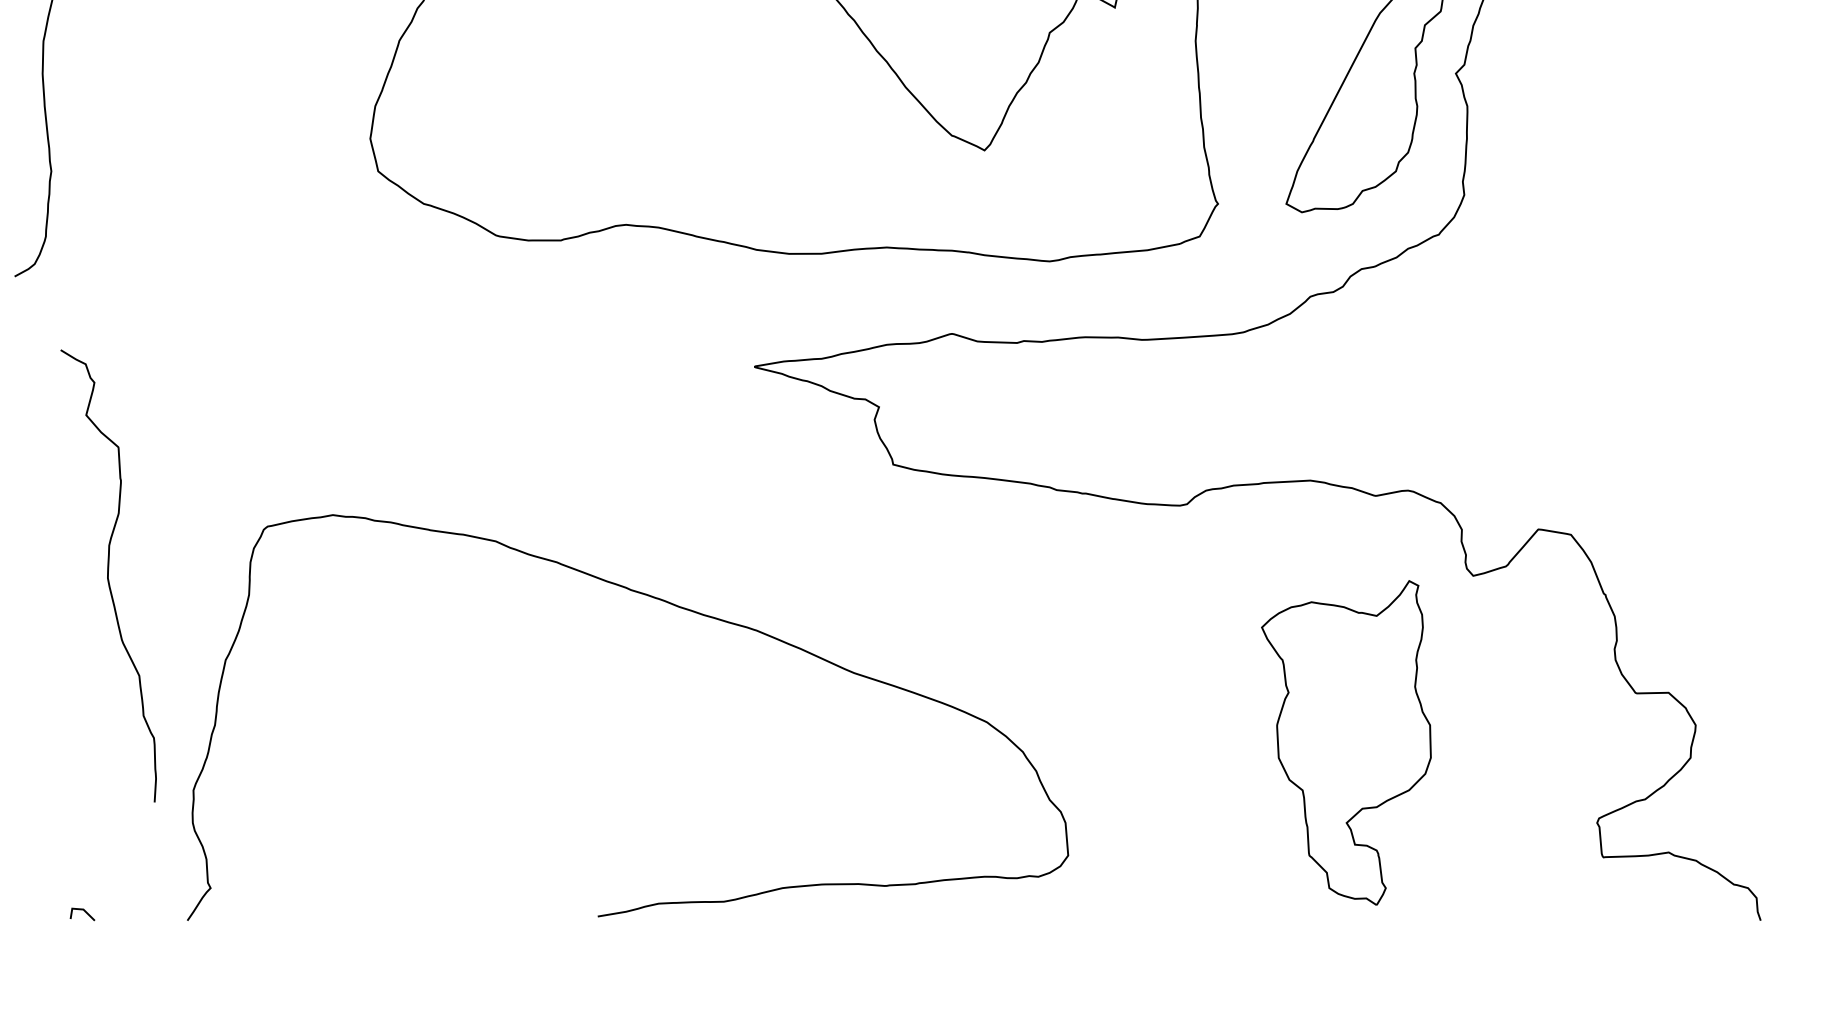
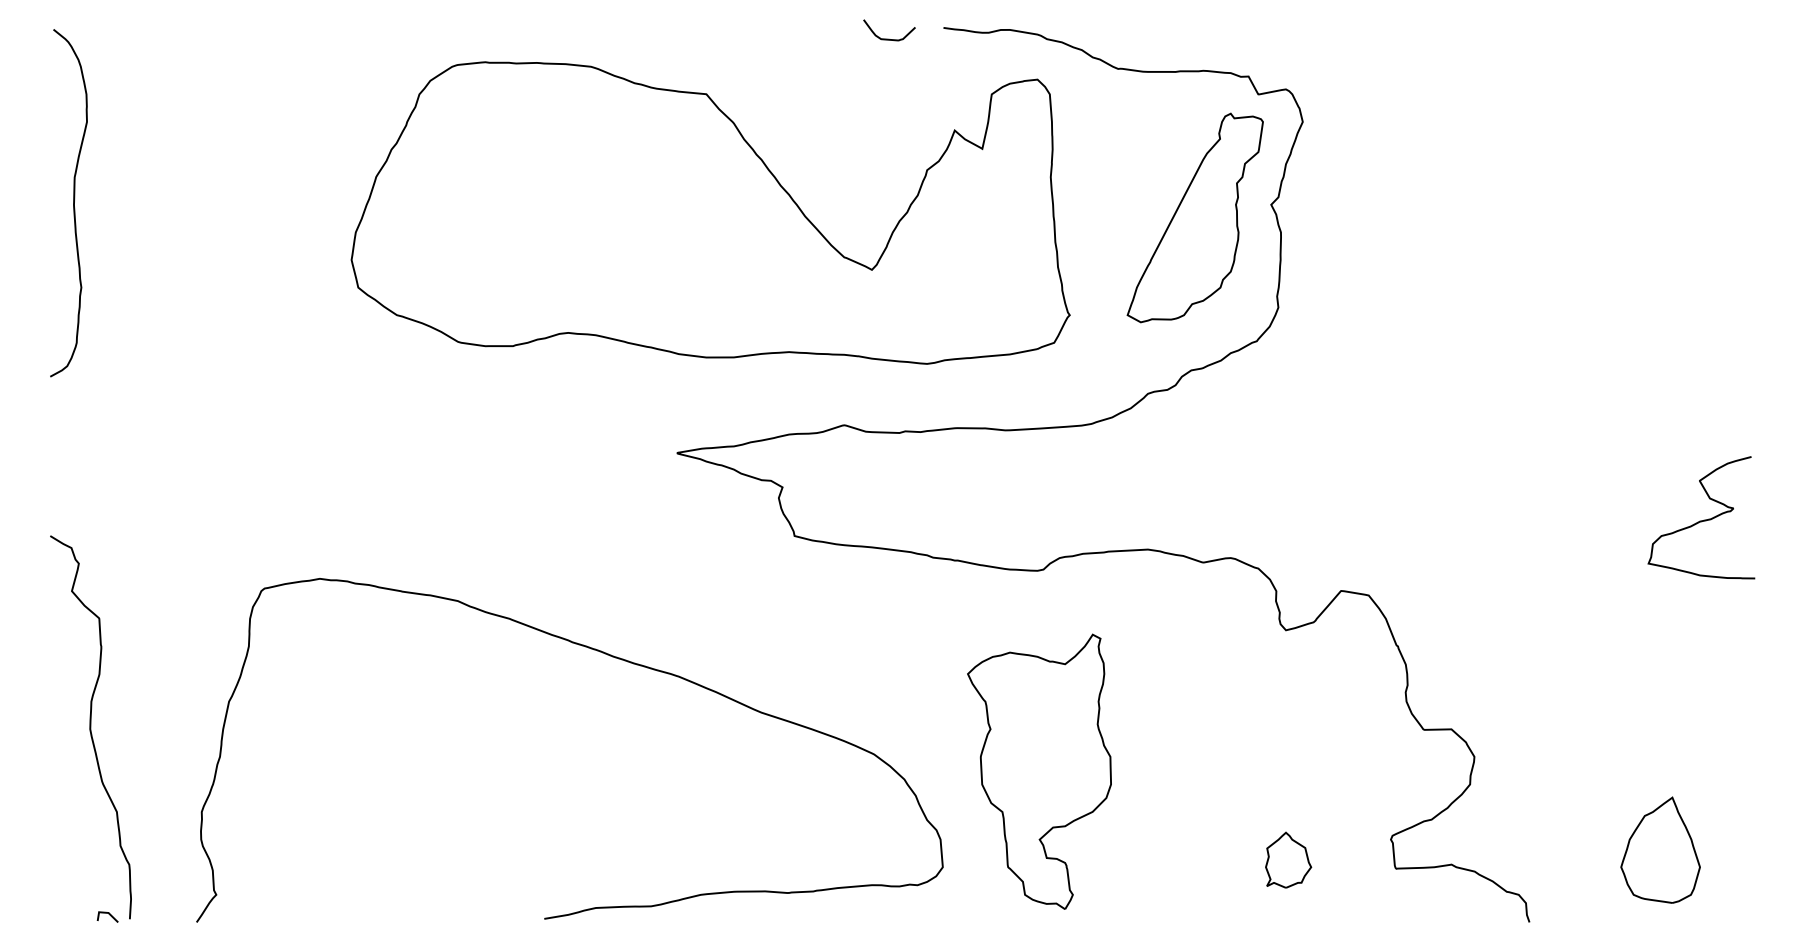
curve: (108, 576) -> (90, 727), moved
part: (1346, 742) -> (1039, 771), moved
part: (1476, 846) -> (1288, 859), added

